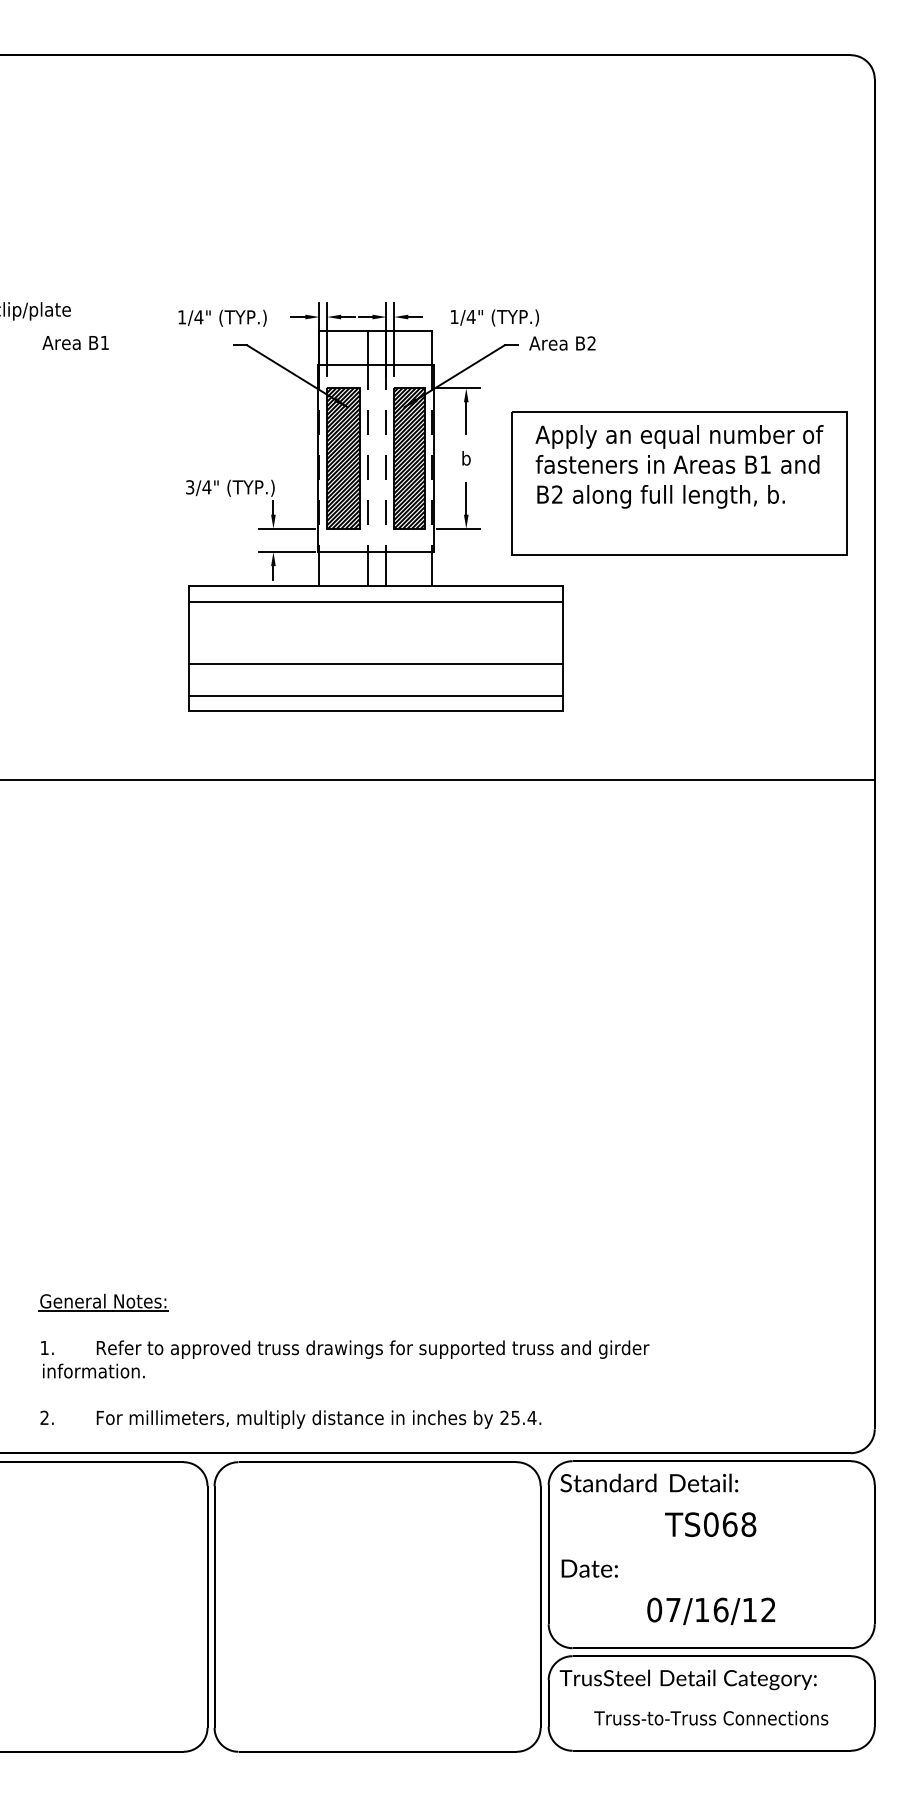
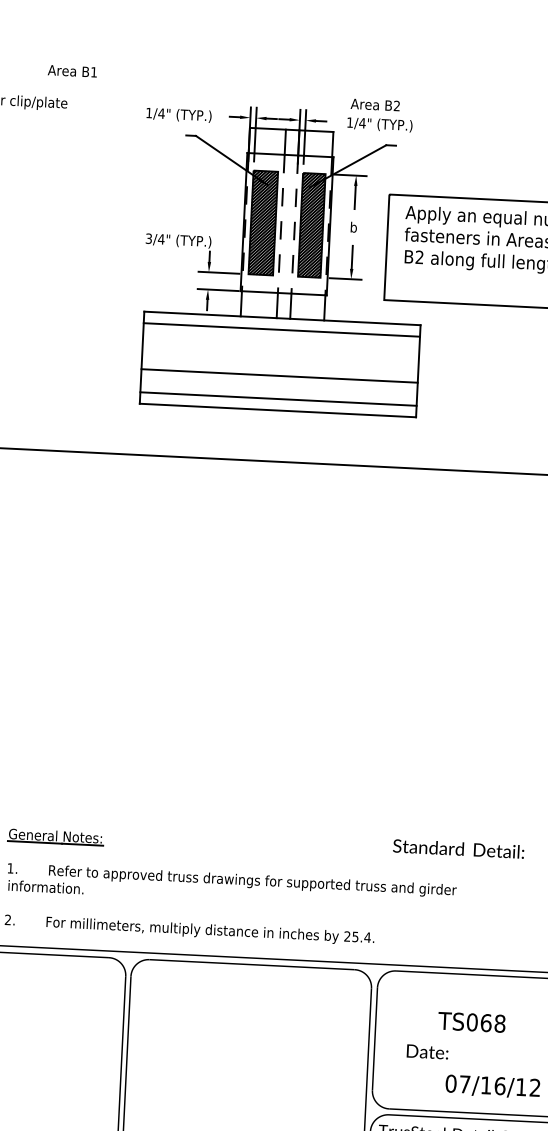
text: (75, 343) -> (72, 71), moved
text: (562, 343) -> (375, 105), moved
text: (649, 1482) -> (458, 848), moved
text: (710, 1524) -> (471, 1022), moved
text: (589, 1568) -> (427, 1051), moved

